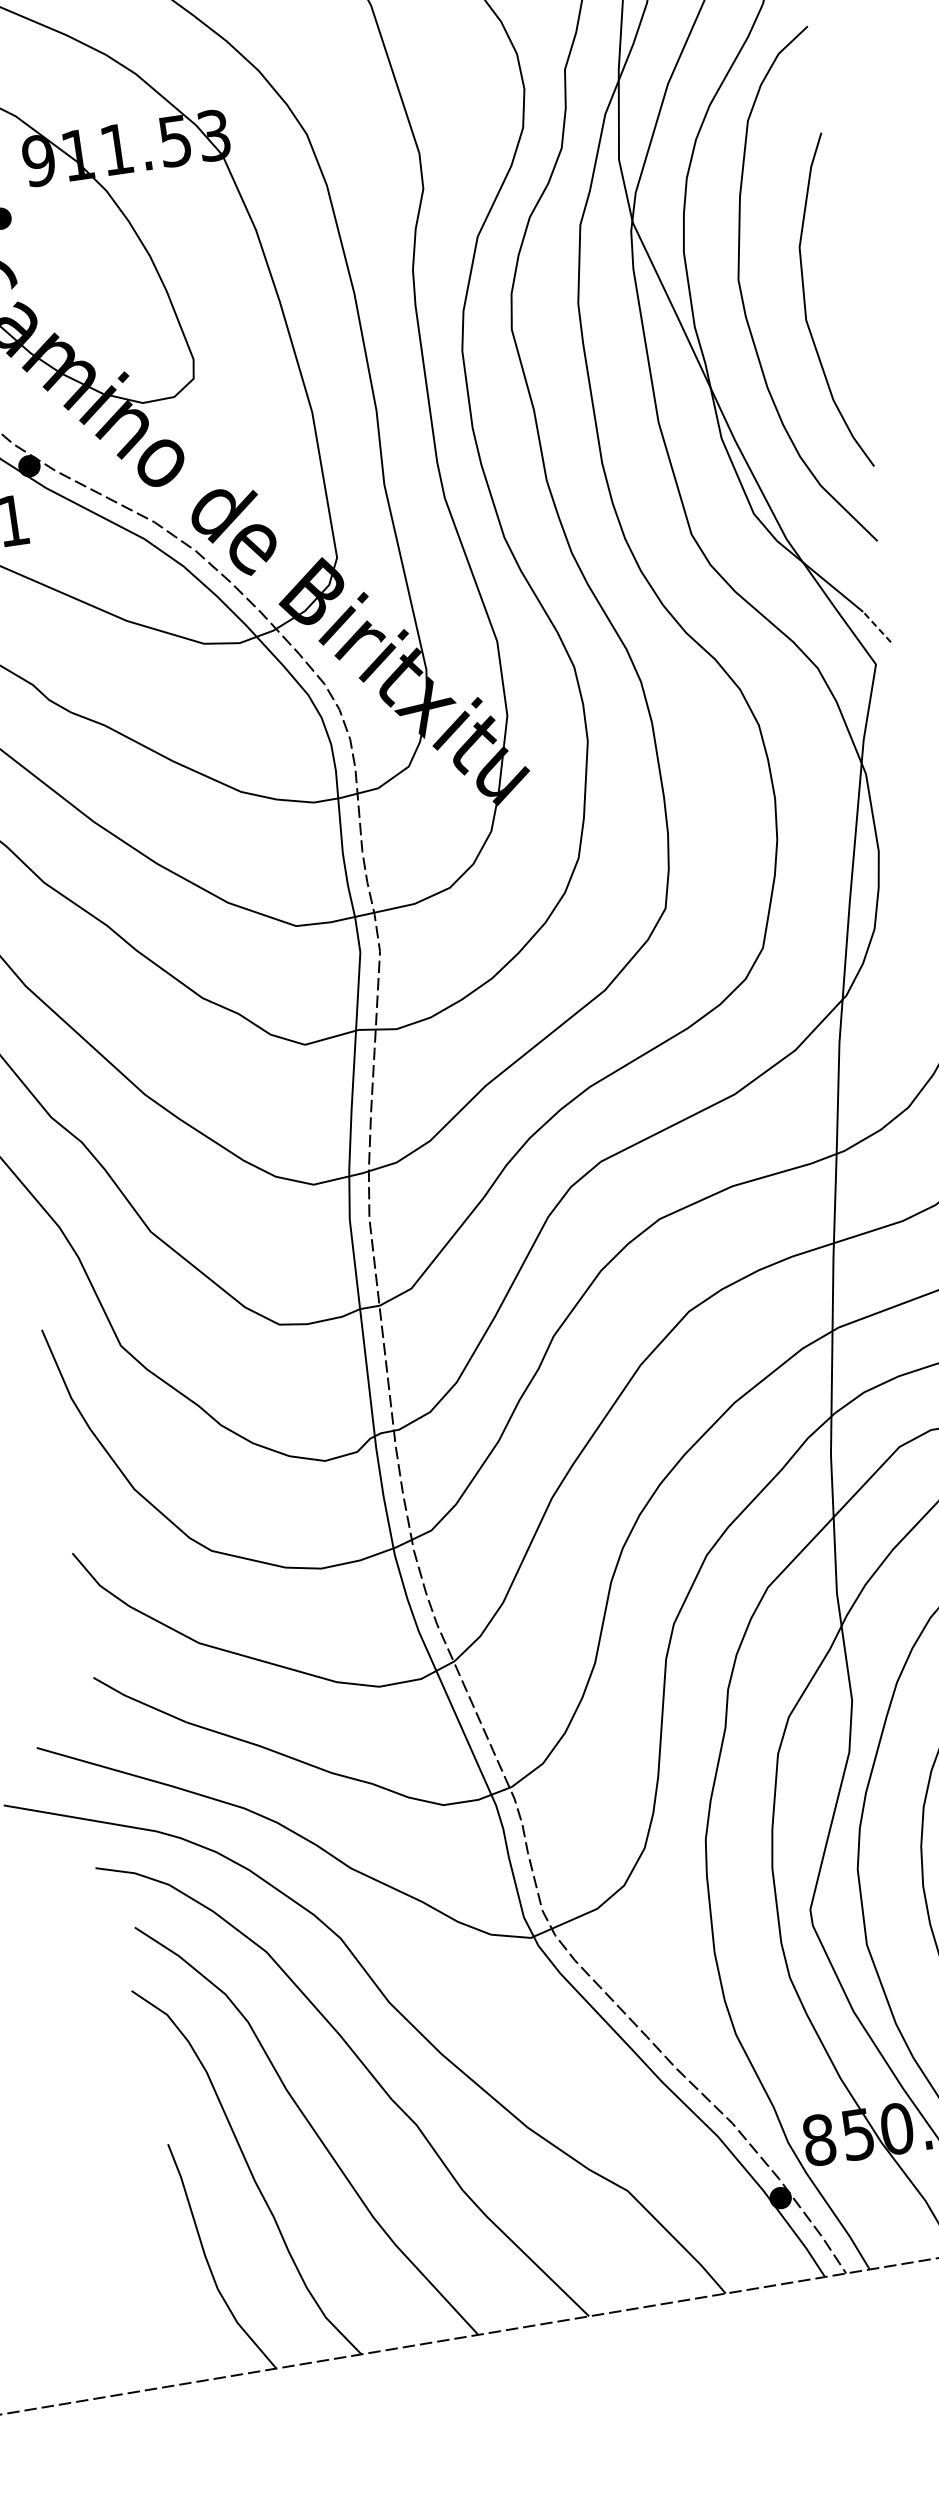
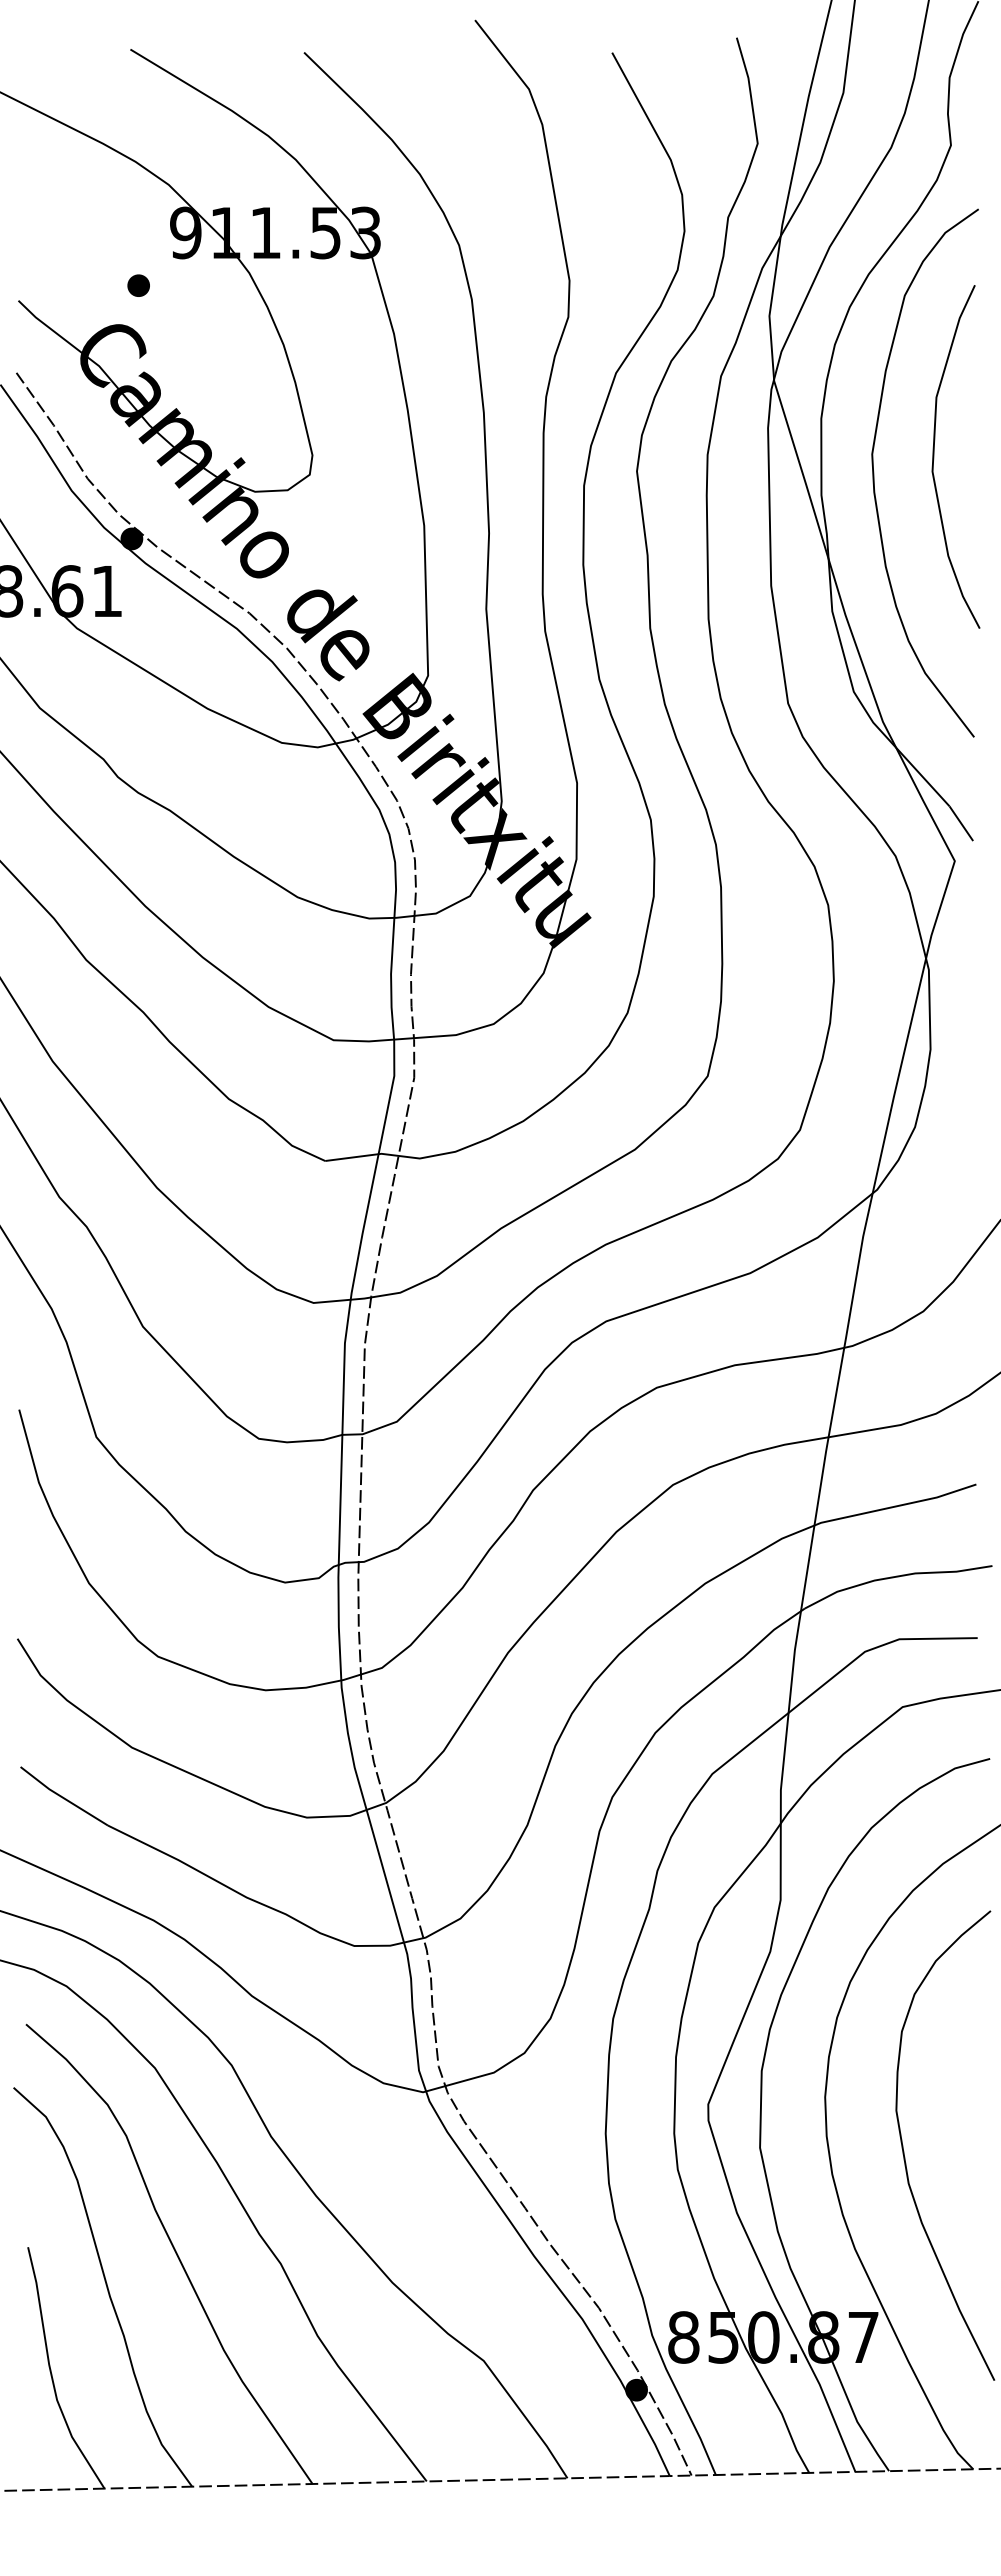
curve: (806, 305) -> (934, 456), moved
line: (877, 626) -> (961, 823), dashed -> solid

